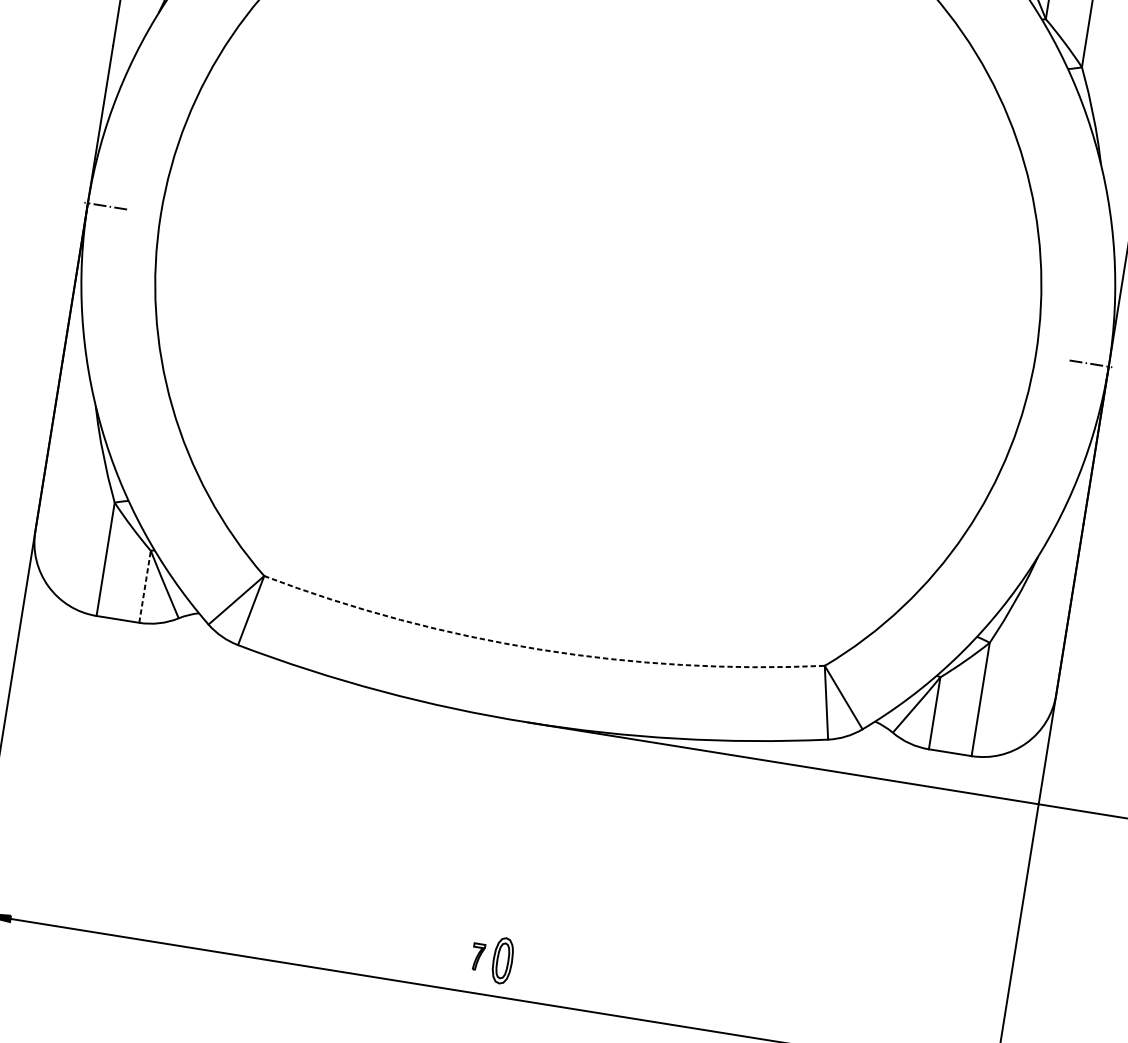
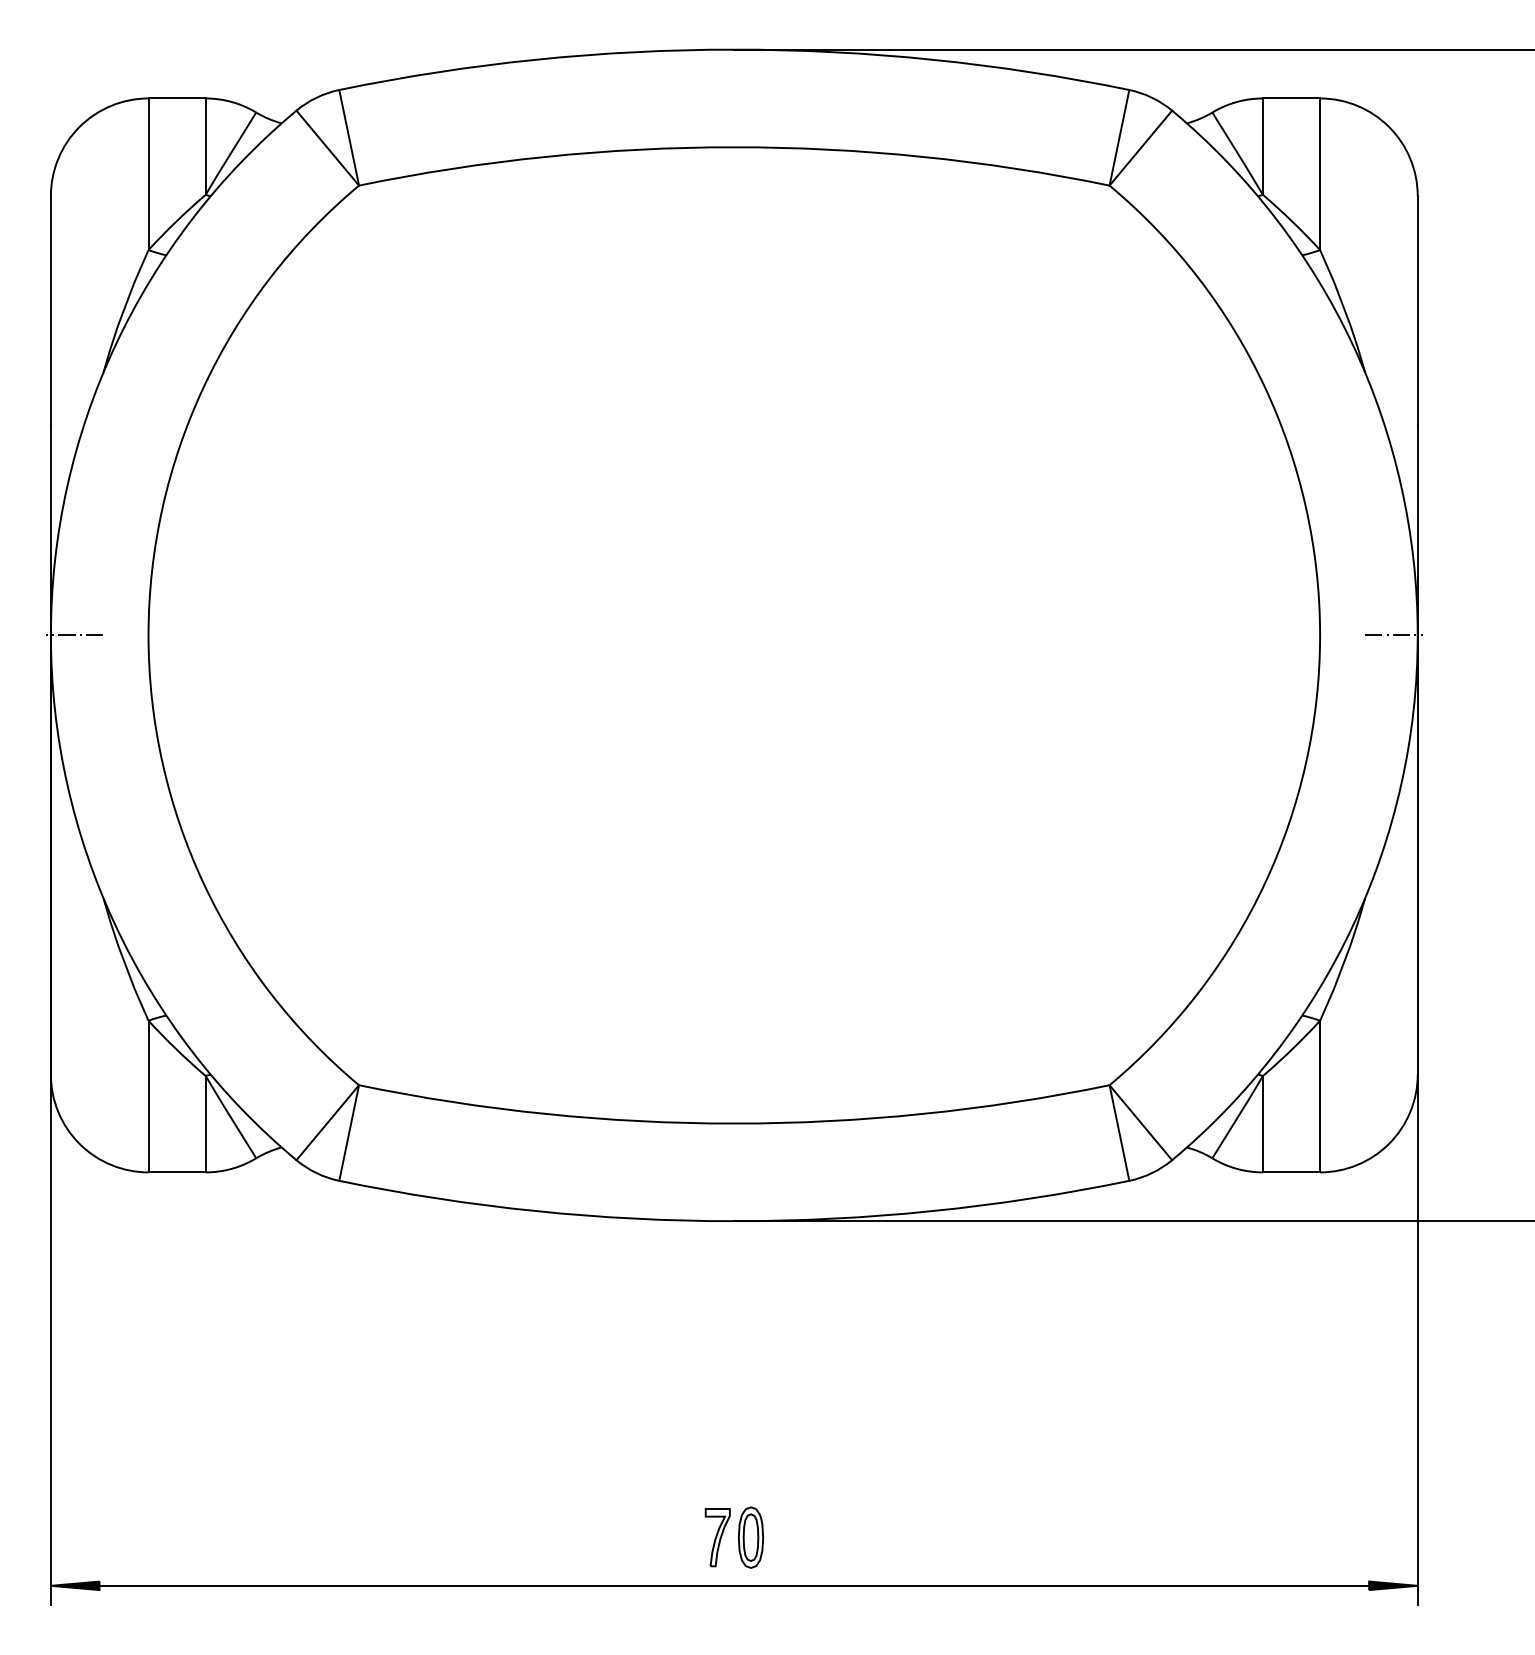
line: (144, 586) -> (205, 1123), dashed -> solid
arc: (540, 649) -> (734, 1123), dashed -> solid
part: (477, 956) -> (717, 1537), size x1.67

